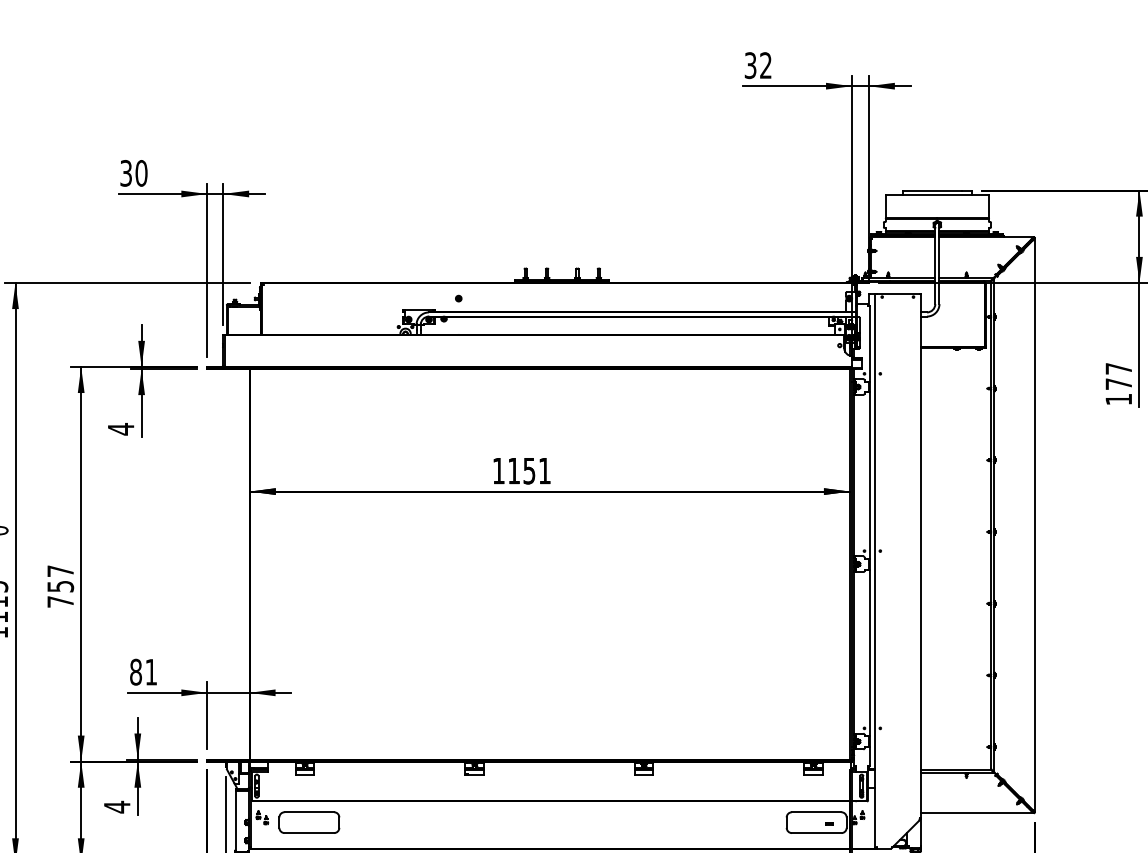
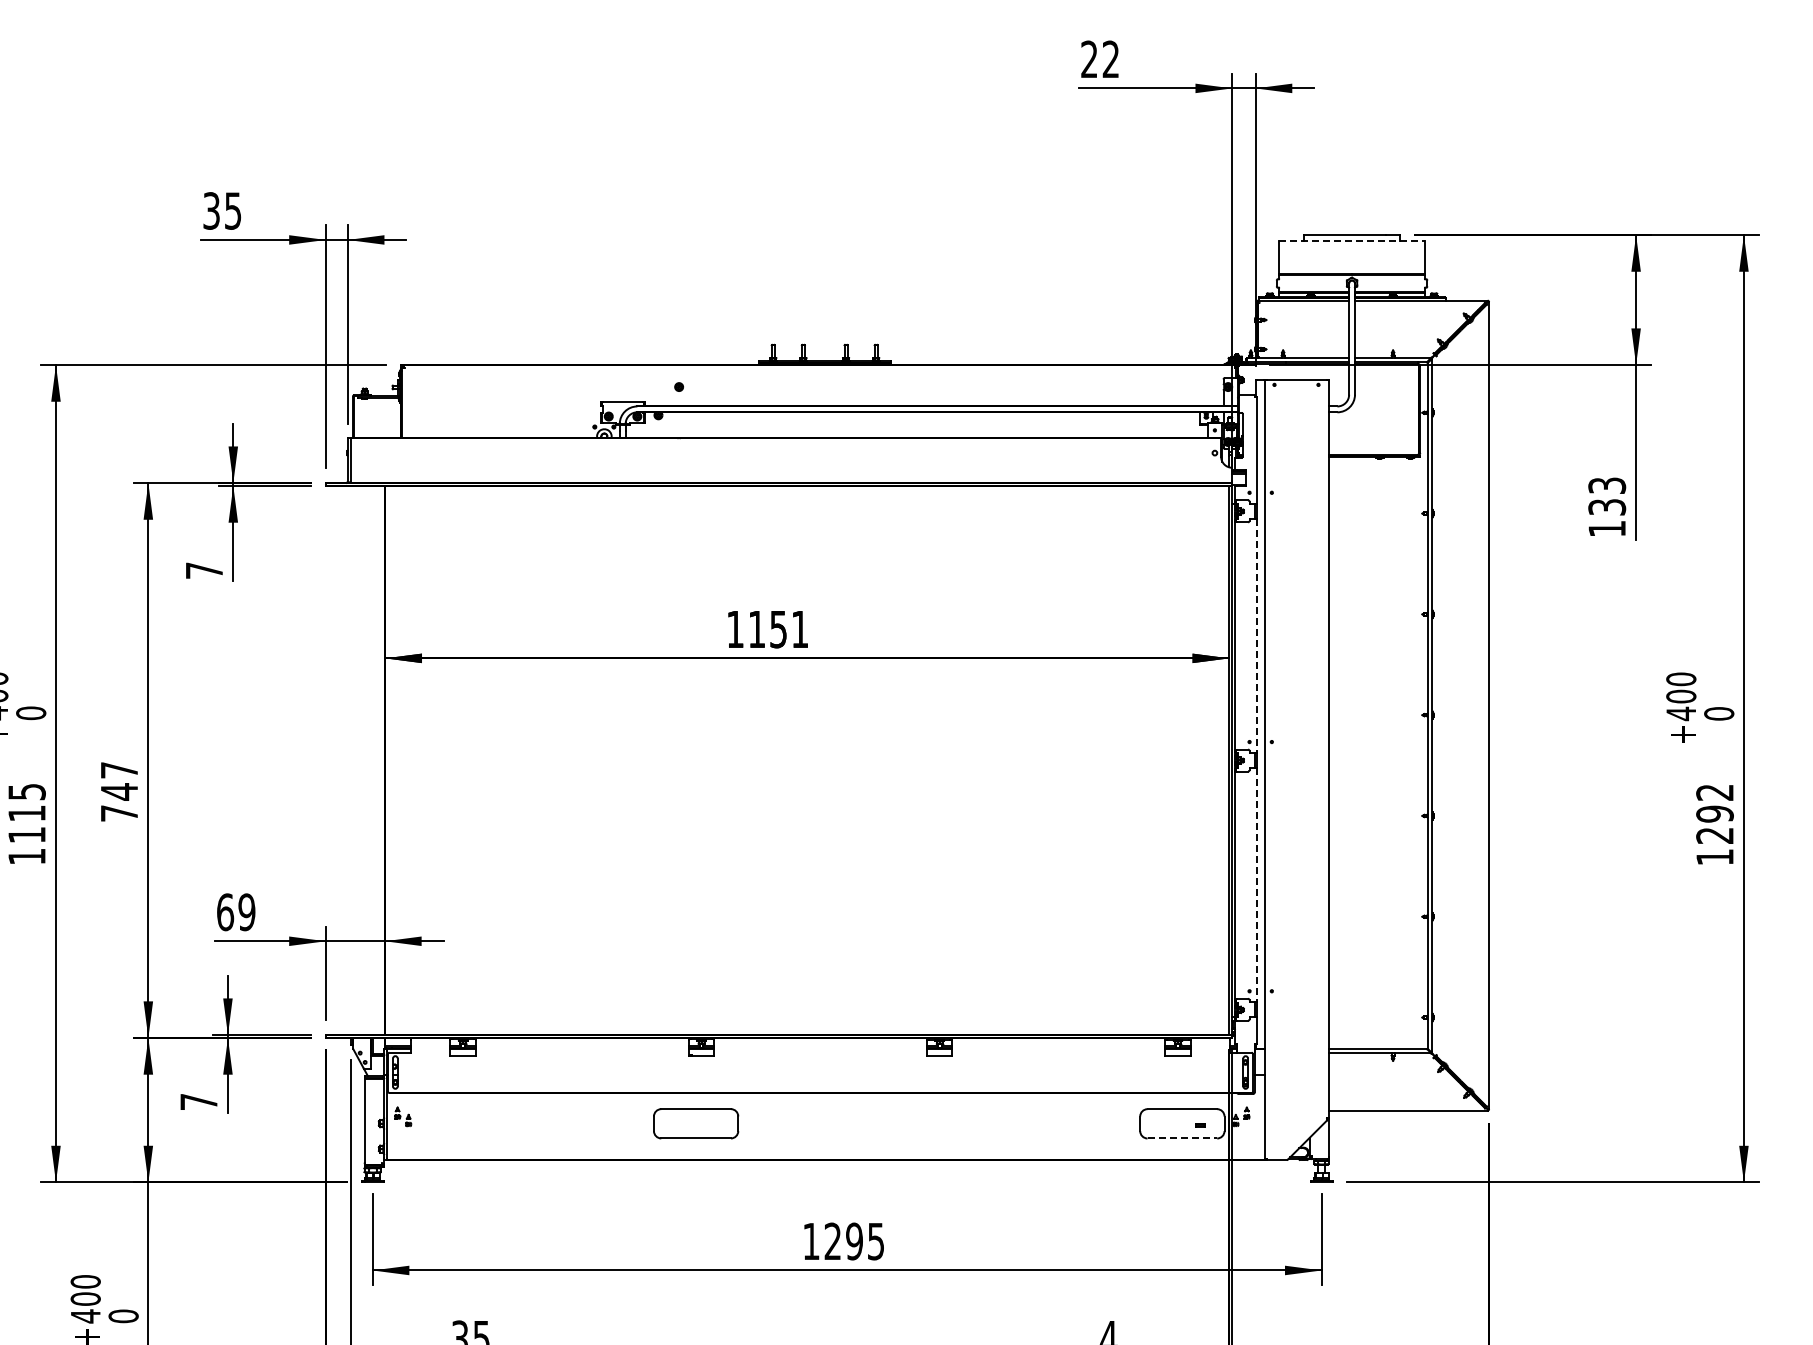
text: (750, 65) -> (1089, 59), 32 -> 22
text: (141, 173) -> (232, 210), 30 -> 35
line: (937, 194) -> (1352, 240), solid -> dashed
text: (1119, 376) -> (1607, 496), 177 -> 133
text: (121, 429) -> (204, 570), 4 -> 7
line: (869, 476) -> (1256, 636), solid -> dashed
text: (60, 586) -> (119, 791), 757 -> 747
line: (869, 653) -> (1256, 885), solid -> dashed
text: (143, 672) -> (236, 912), 81 -> 69
text: (116, 807) -> (198, 1102), 4 -> 7
part: (309, 822) -> (696, 1123), moved
line: (816, 833) -> (1182, 1138), solid -> dashed

